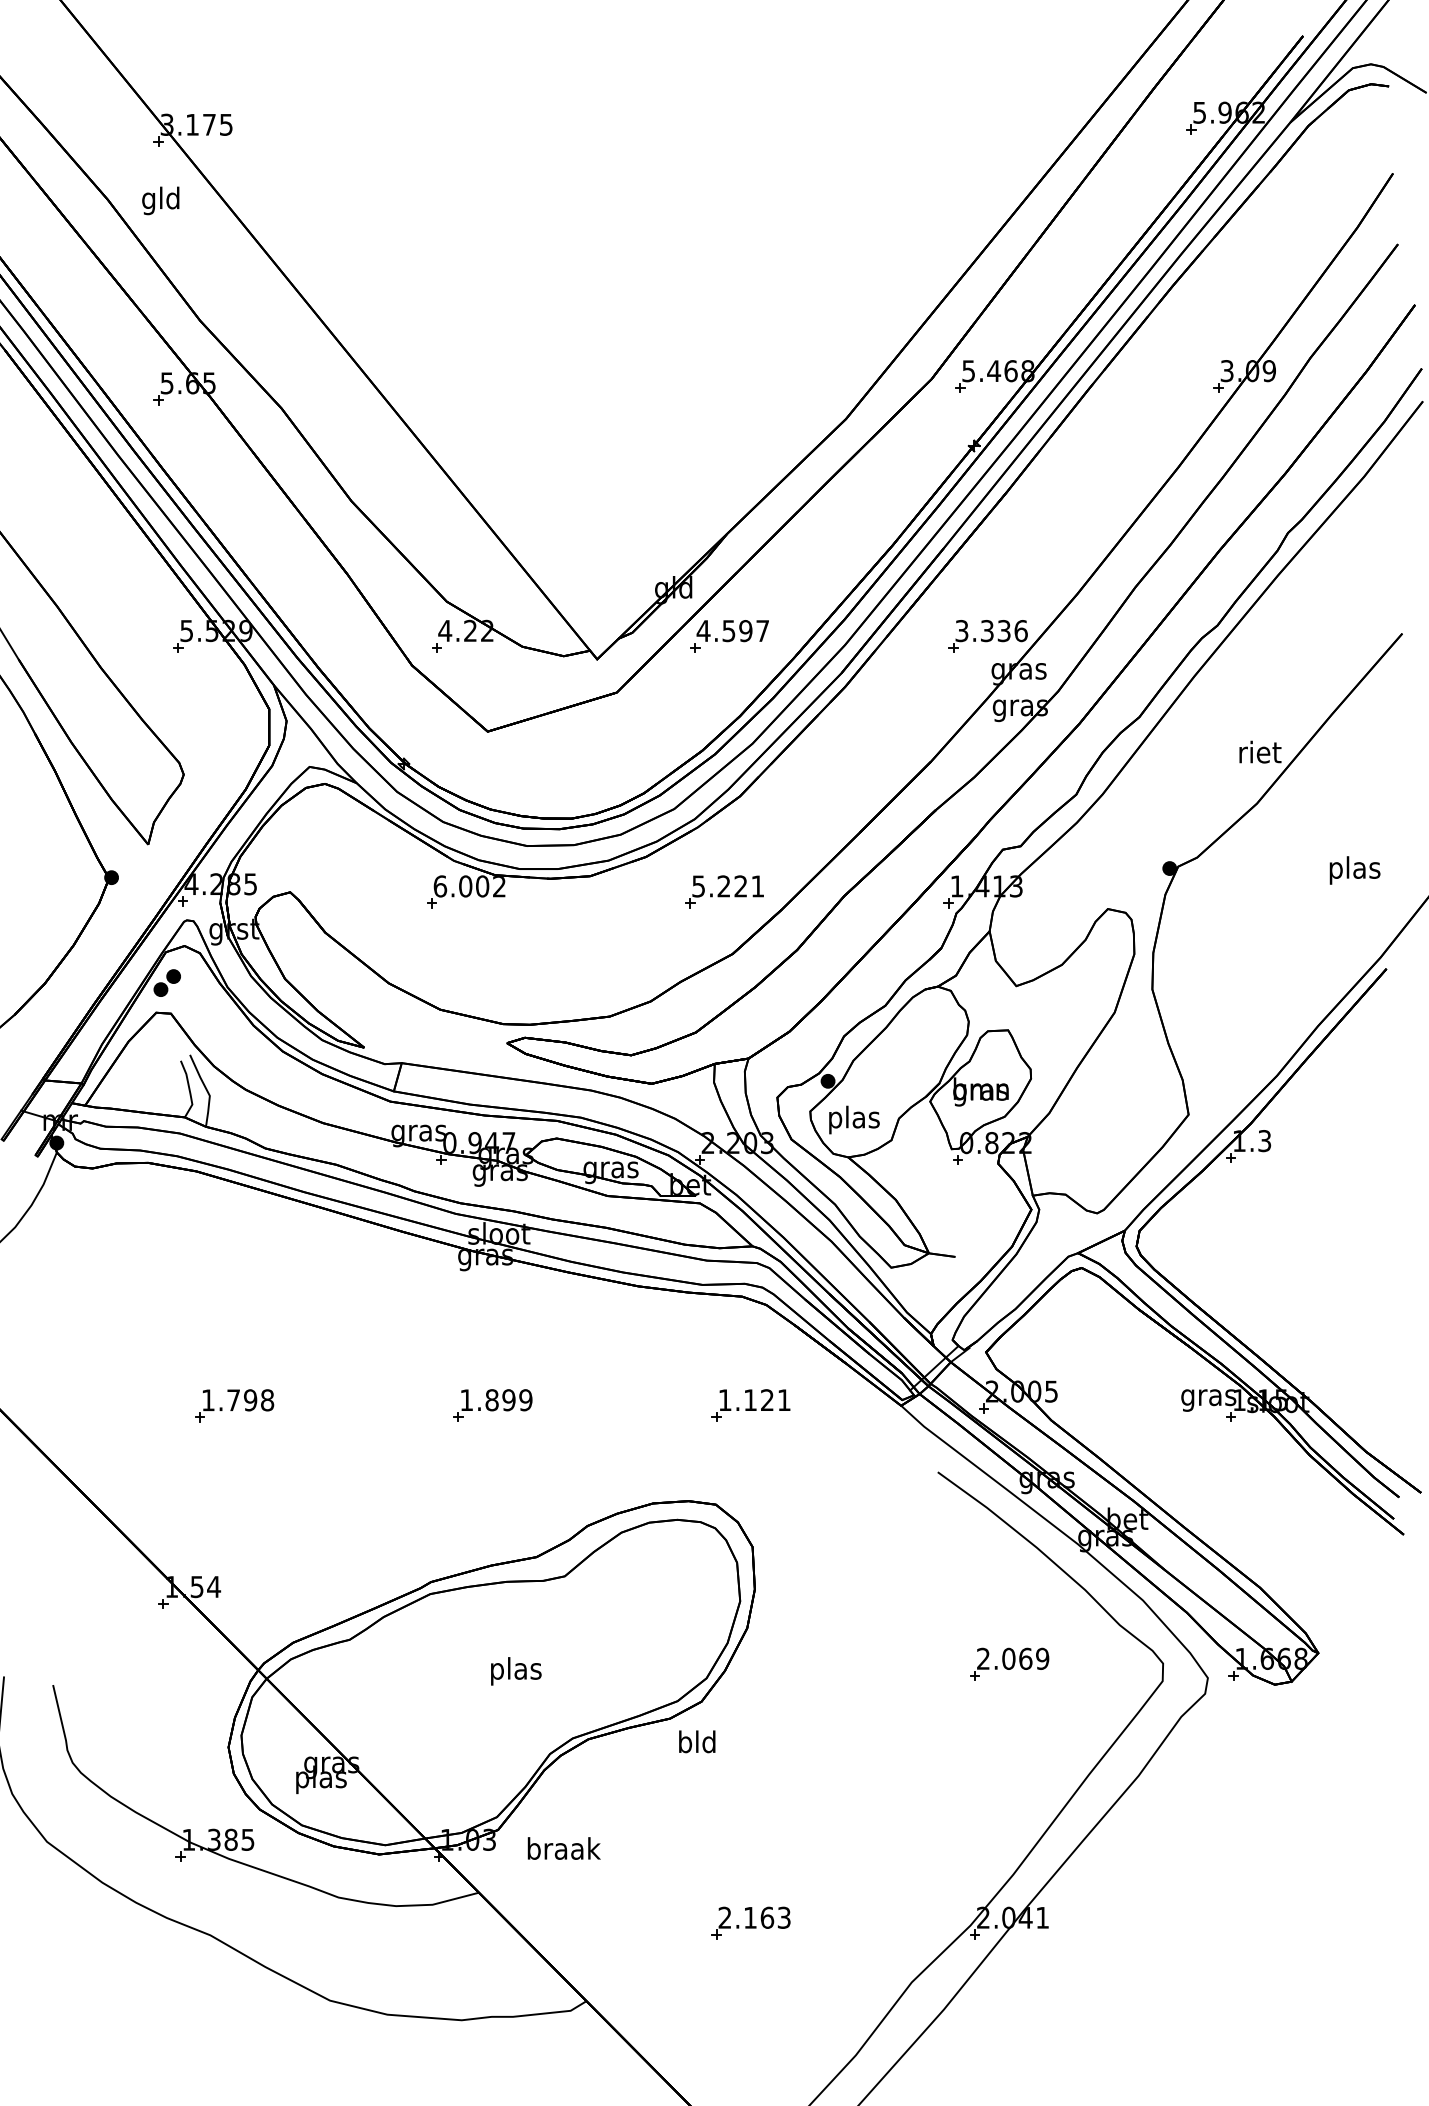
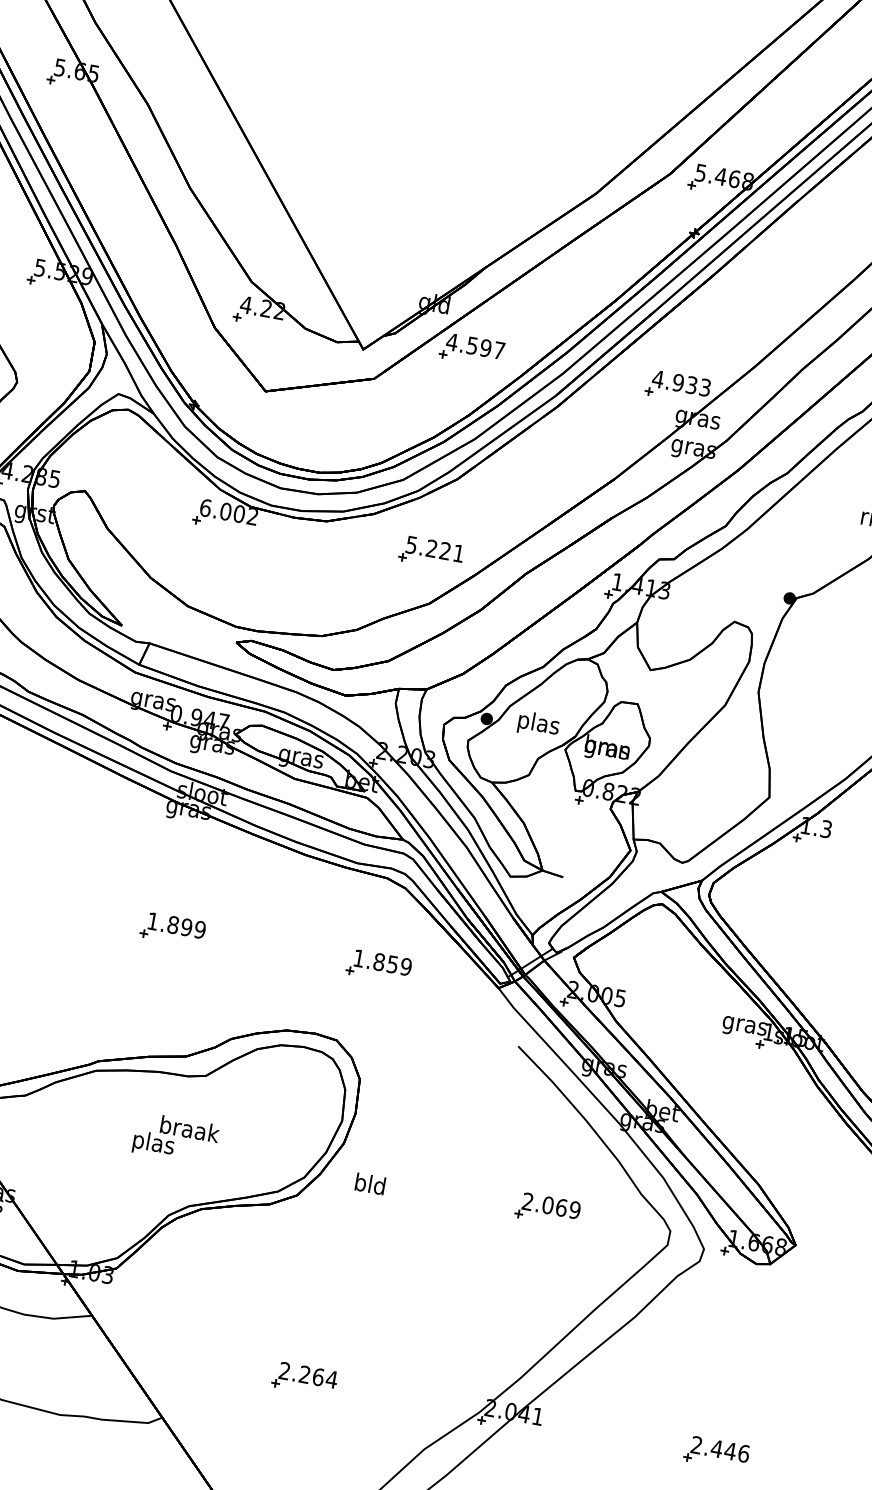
text: (990, 631) -> (680, 383), 3.336 -> 4.933
text: (854, 1119) -> (538, 724), moved
text: (767, 1400) -> (392, 964), 1.121 -> 1.859
text: (697, 1741) -> (370, 1183), moved
text: (563, 1848) -> (189, 1129), moved
text: (767, 1917) -> (318, 1376), 2.163 -> 2.264
part: (1267, 1922) -> (716, 1452), added

